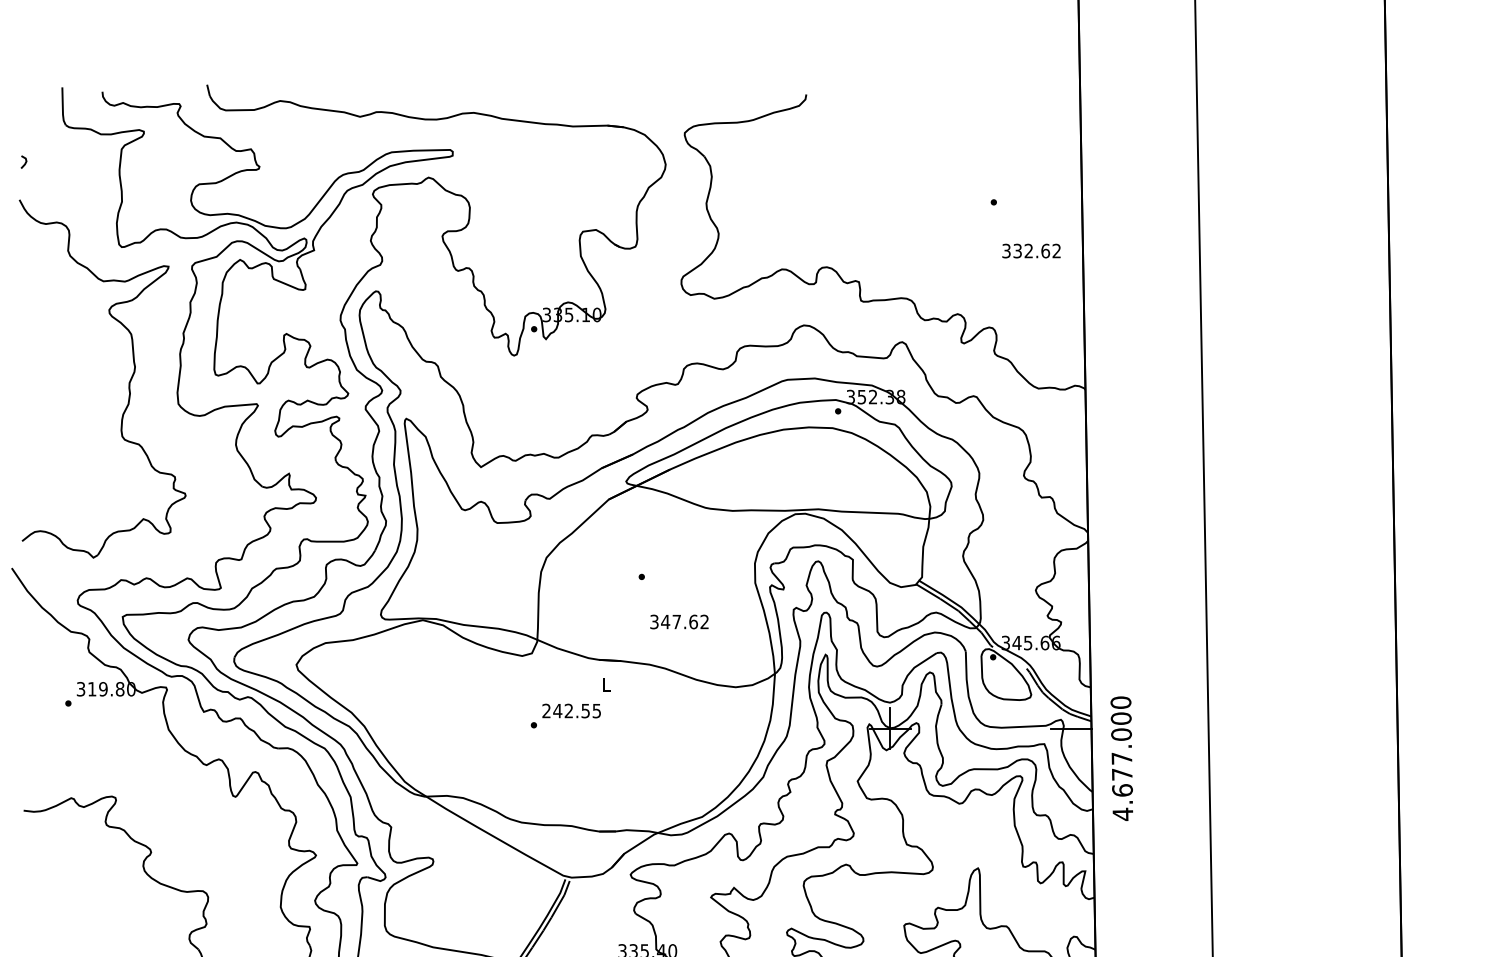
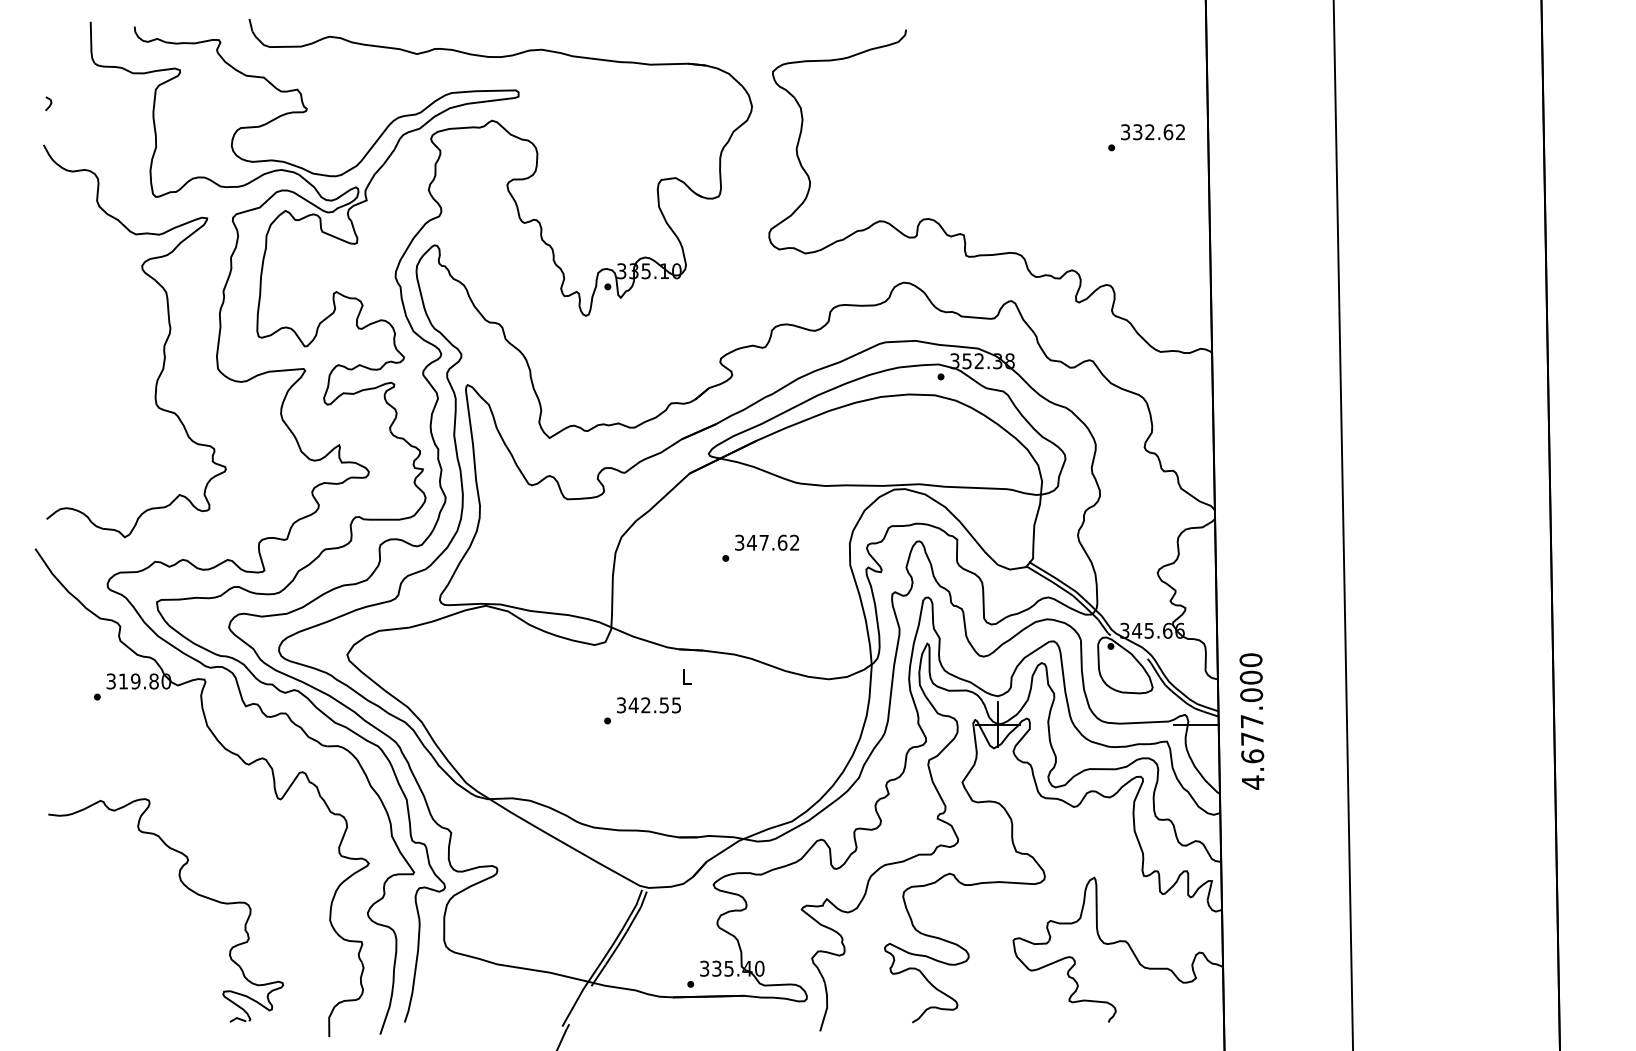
text: (1031, 251) -> (1152, 132), moved
text: (678, 621) -> (766, 542), moved
text: (546, 711) -> (621, 705), 242.55 -> 342.55
text: (1121, 758) -> (1251, 721), moved

